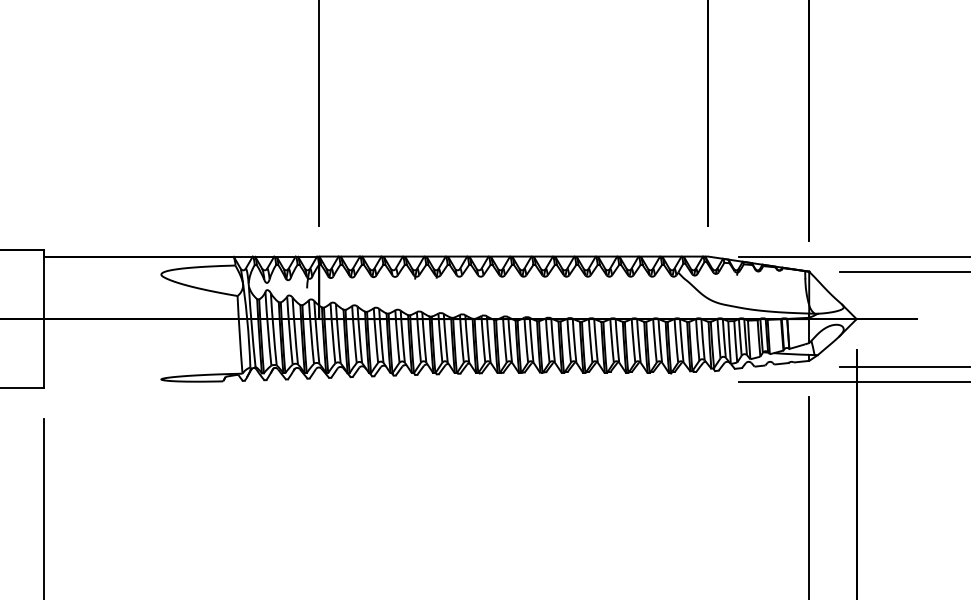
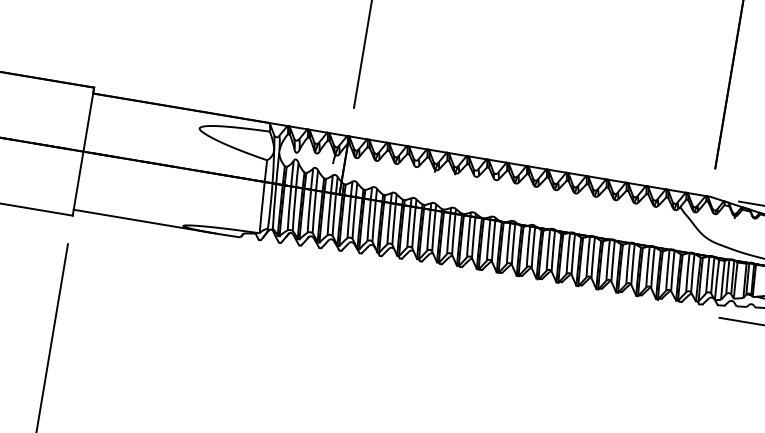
line: (119, 381) -> (144, 221), added

